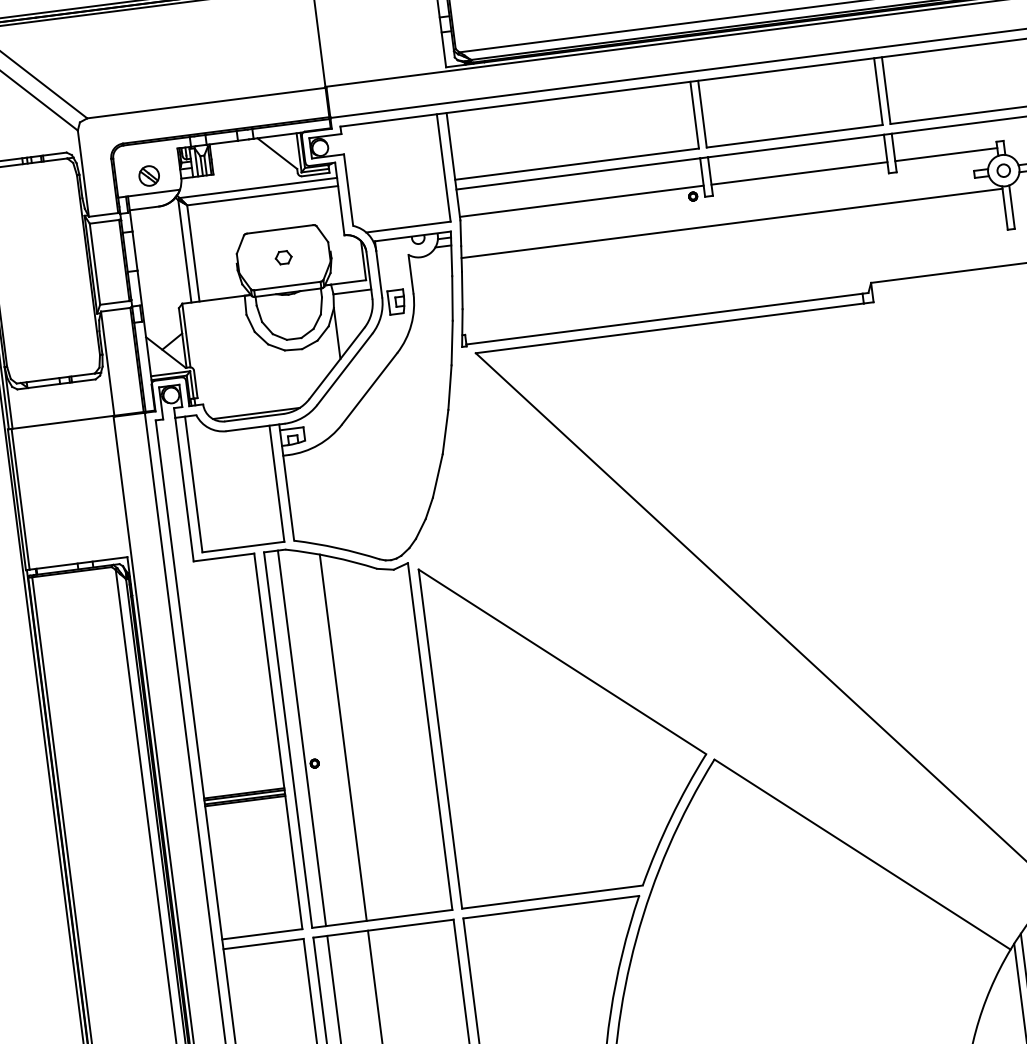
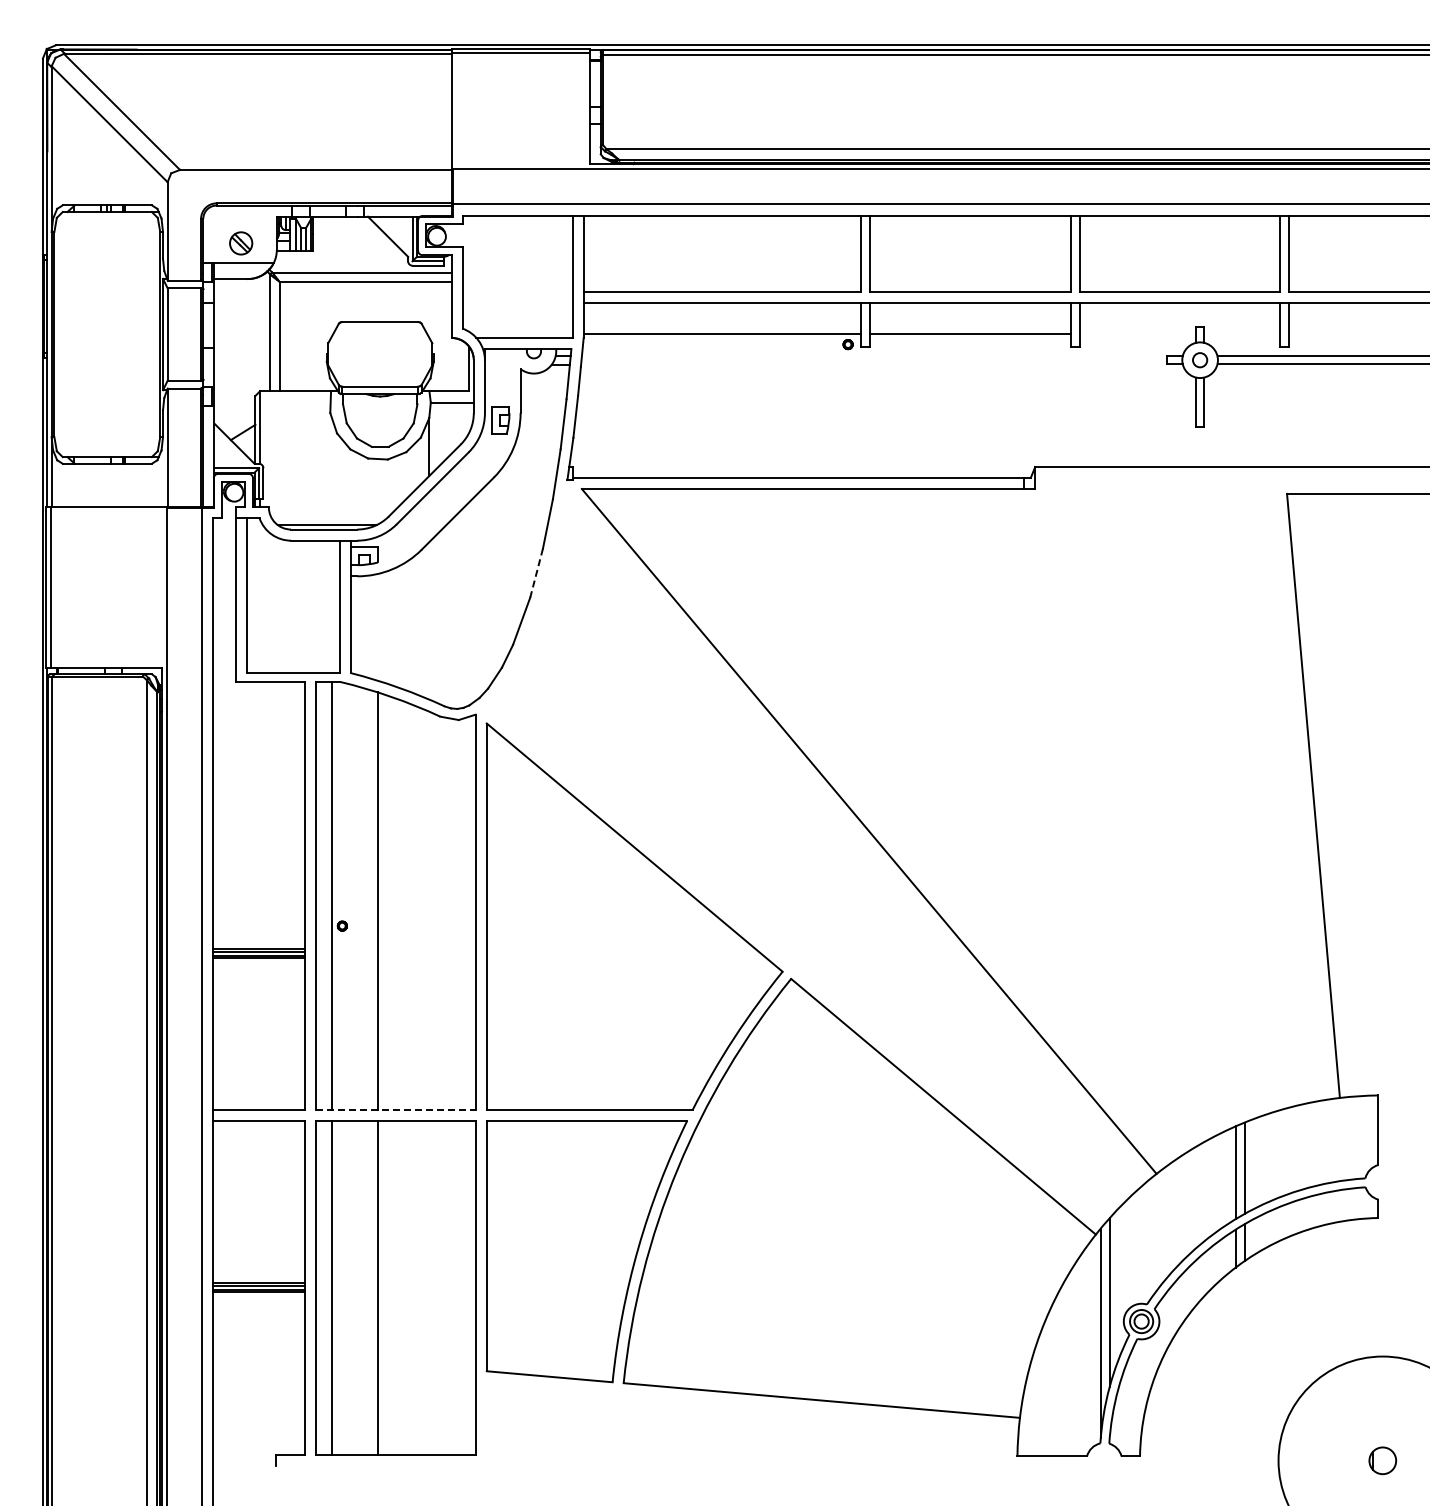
line: (945, 154) -> (1137, 333), removed
line: (731, 223) -> (887, 380), removed
part: (283, 257) -> (380, 354), removed
line: (445, 432) -> (536, 573), solid -> dashed
line: (382, 918) -> (395, 1109), solid -> dashed

